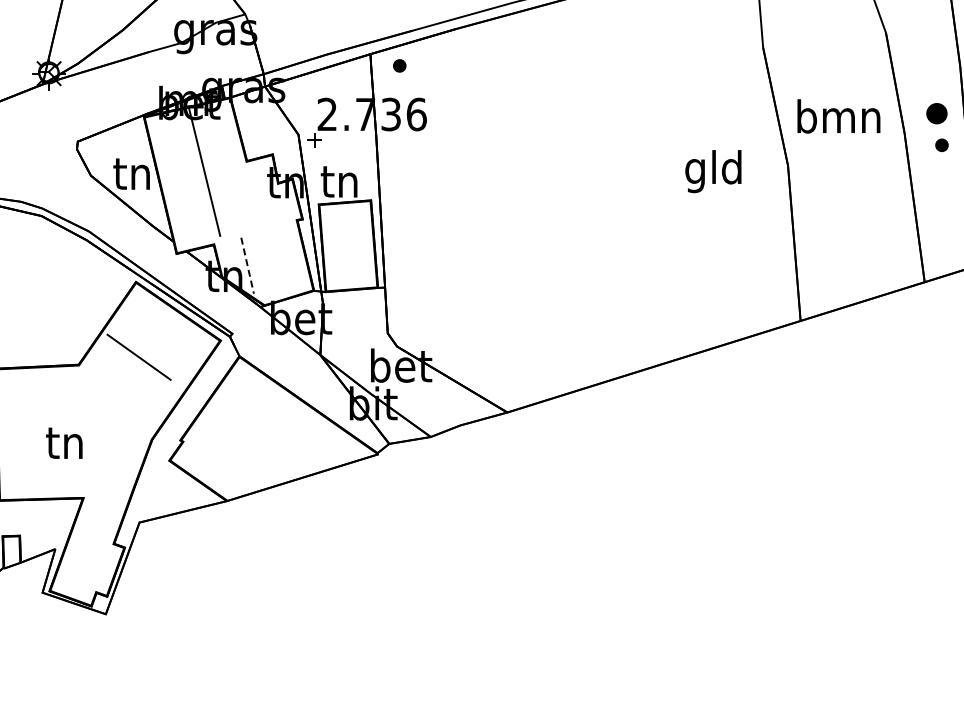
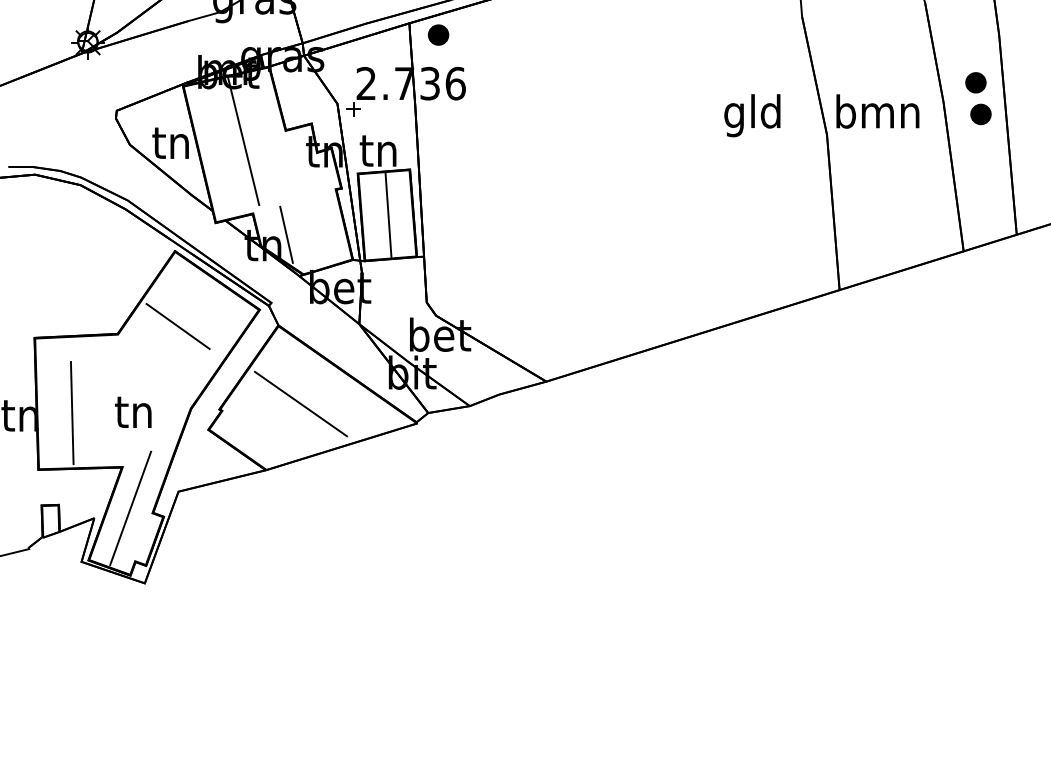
part: (399, 65) -> (438, 34), size x1.67
text: (838, 116) -> (877, 111), moved
part: (941, 145) -> (980, 114), size x1.67
text: (713, 171) -> (752, 115), moved
line: (349, 245) -> (388, 214), added
line: (247, 265) -> (286, 234), dashed -> solid
line: (261, 434) -> (300, 403), added
text: (64, 442) -> (133, 411), moved
line: (32, 444) -> (71, 413), added
line: (91, 539) -> (130, 508), added

